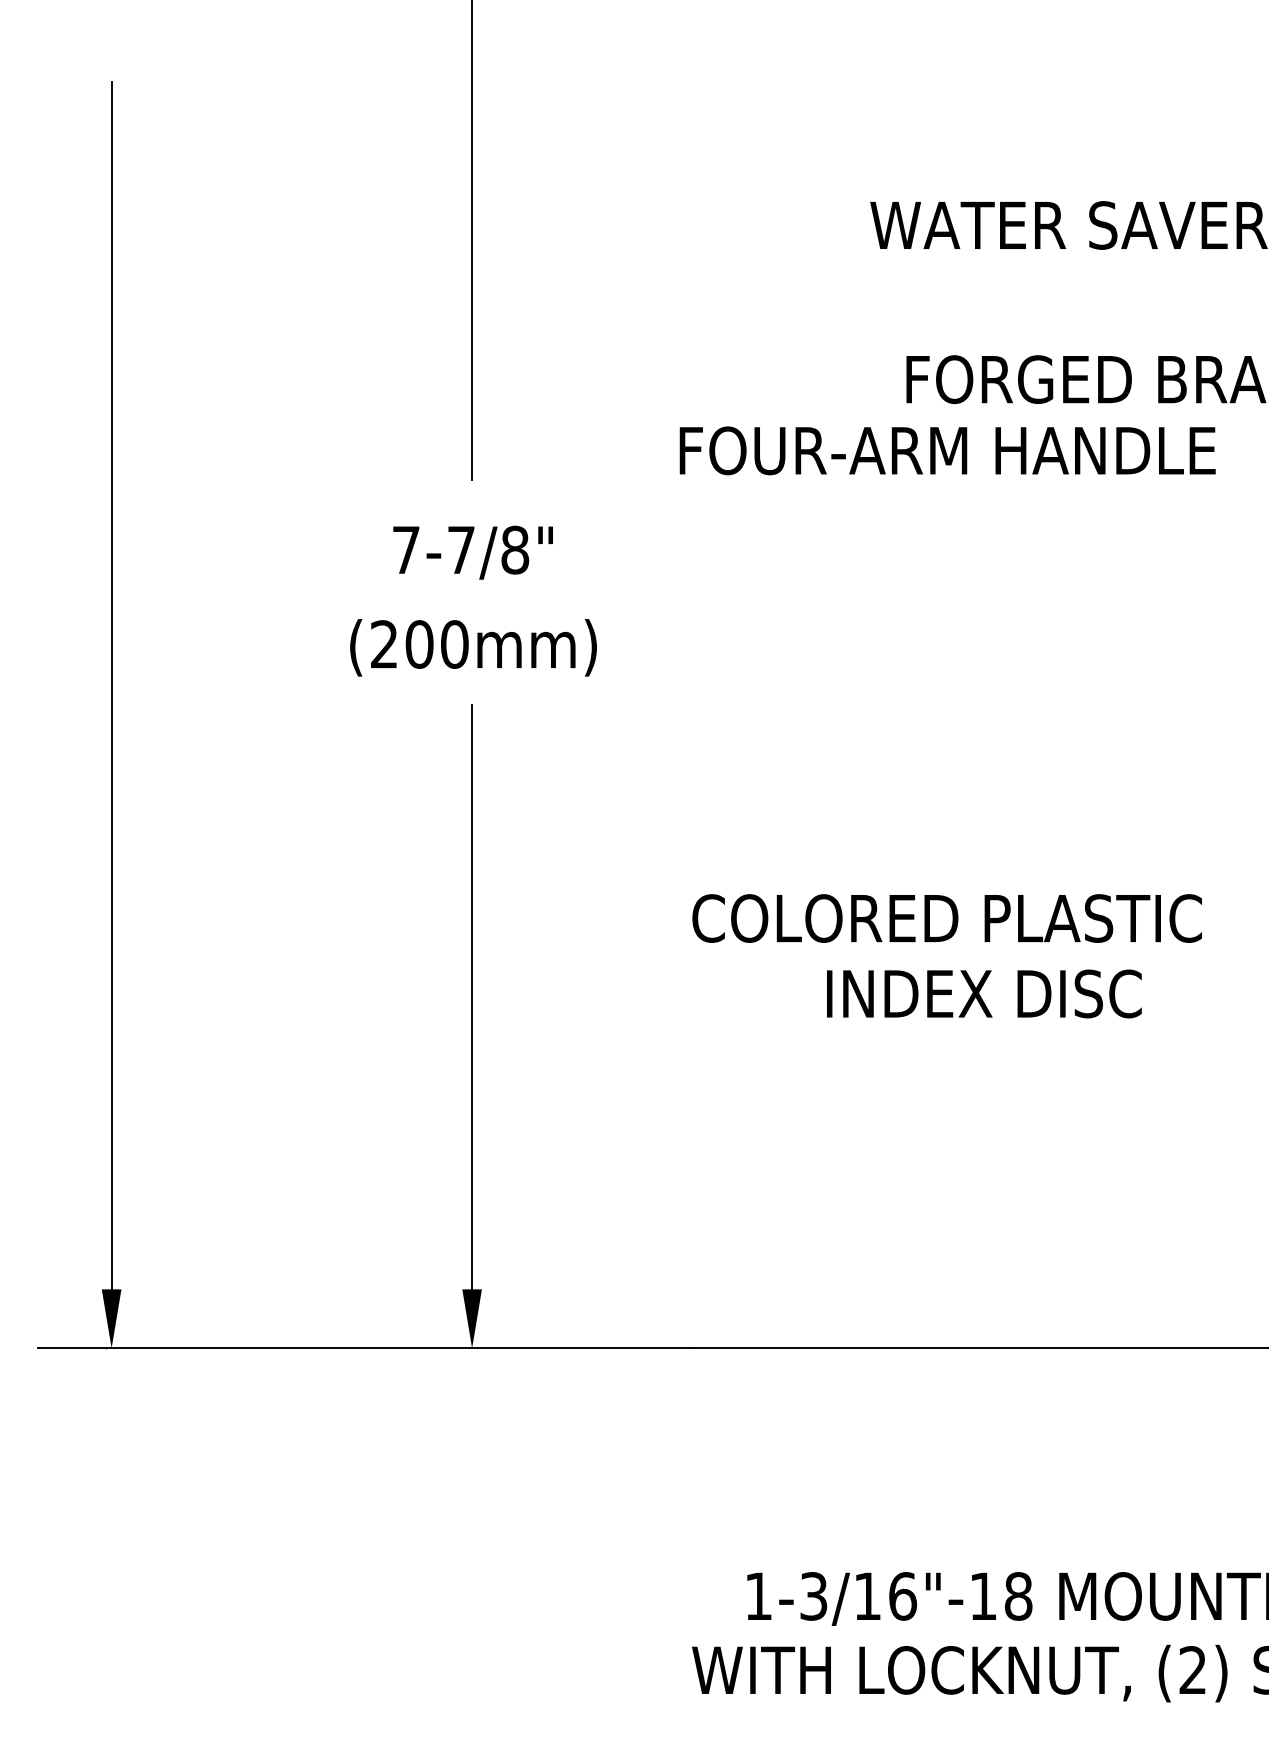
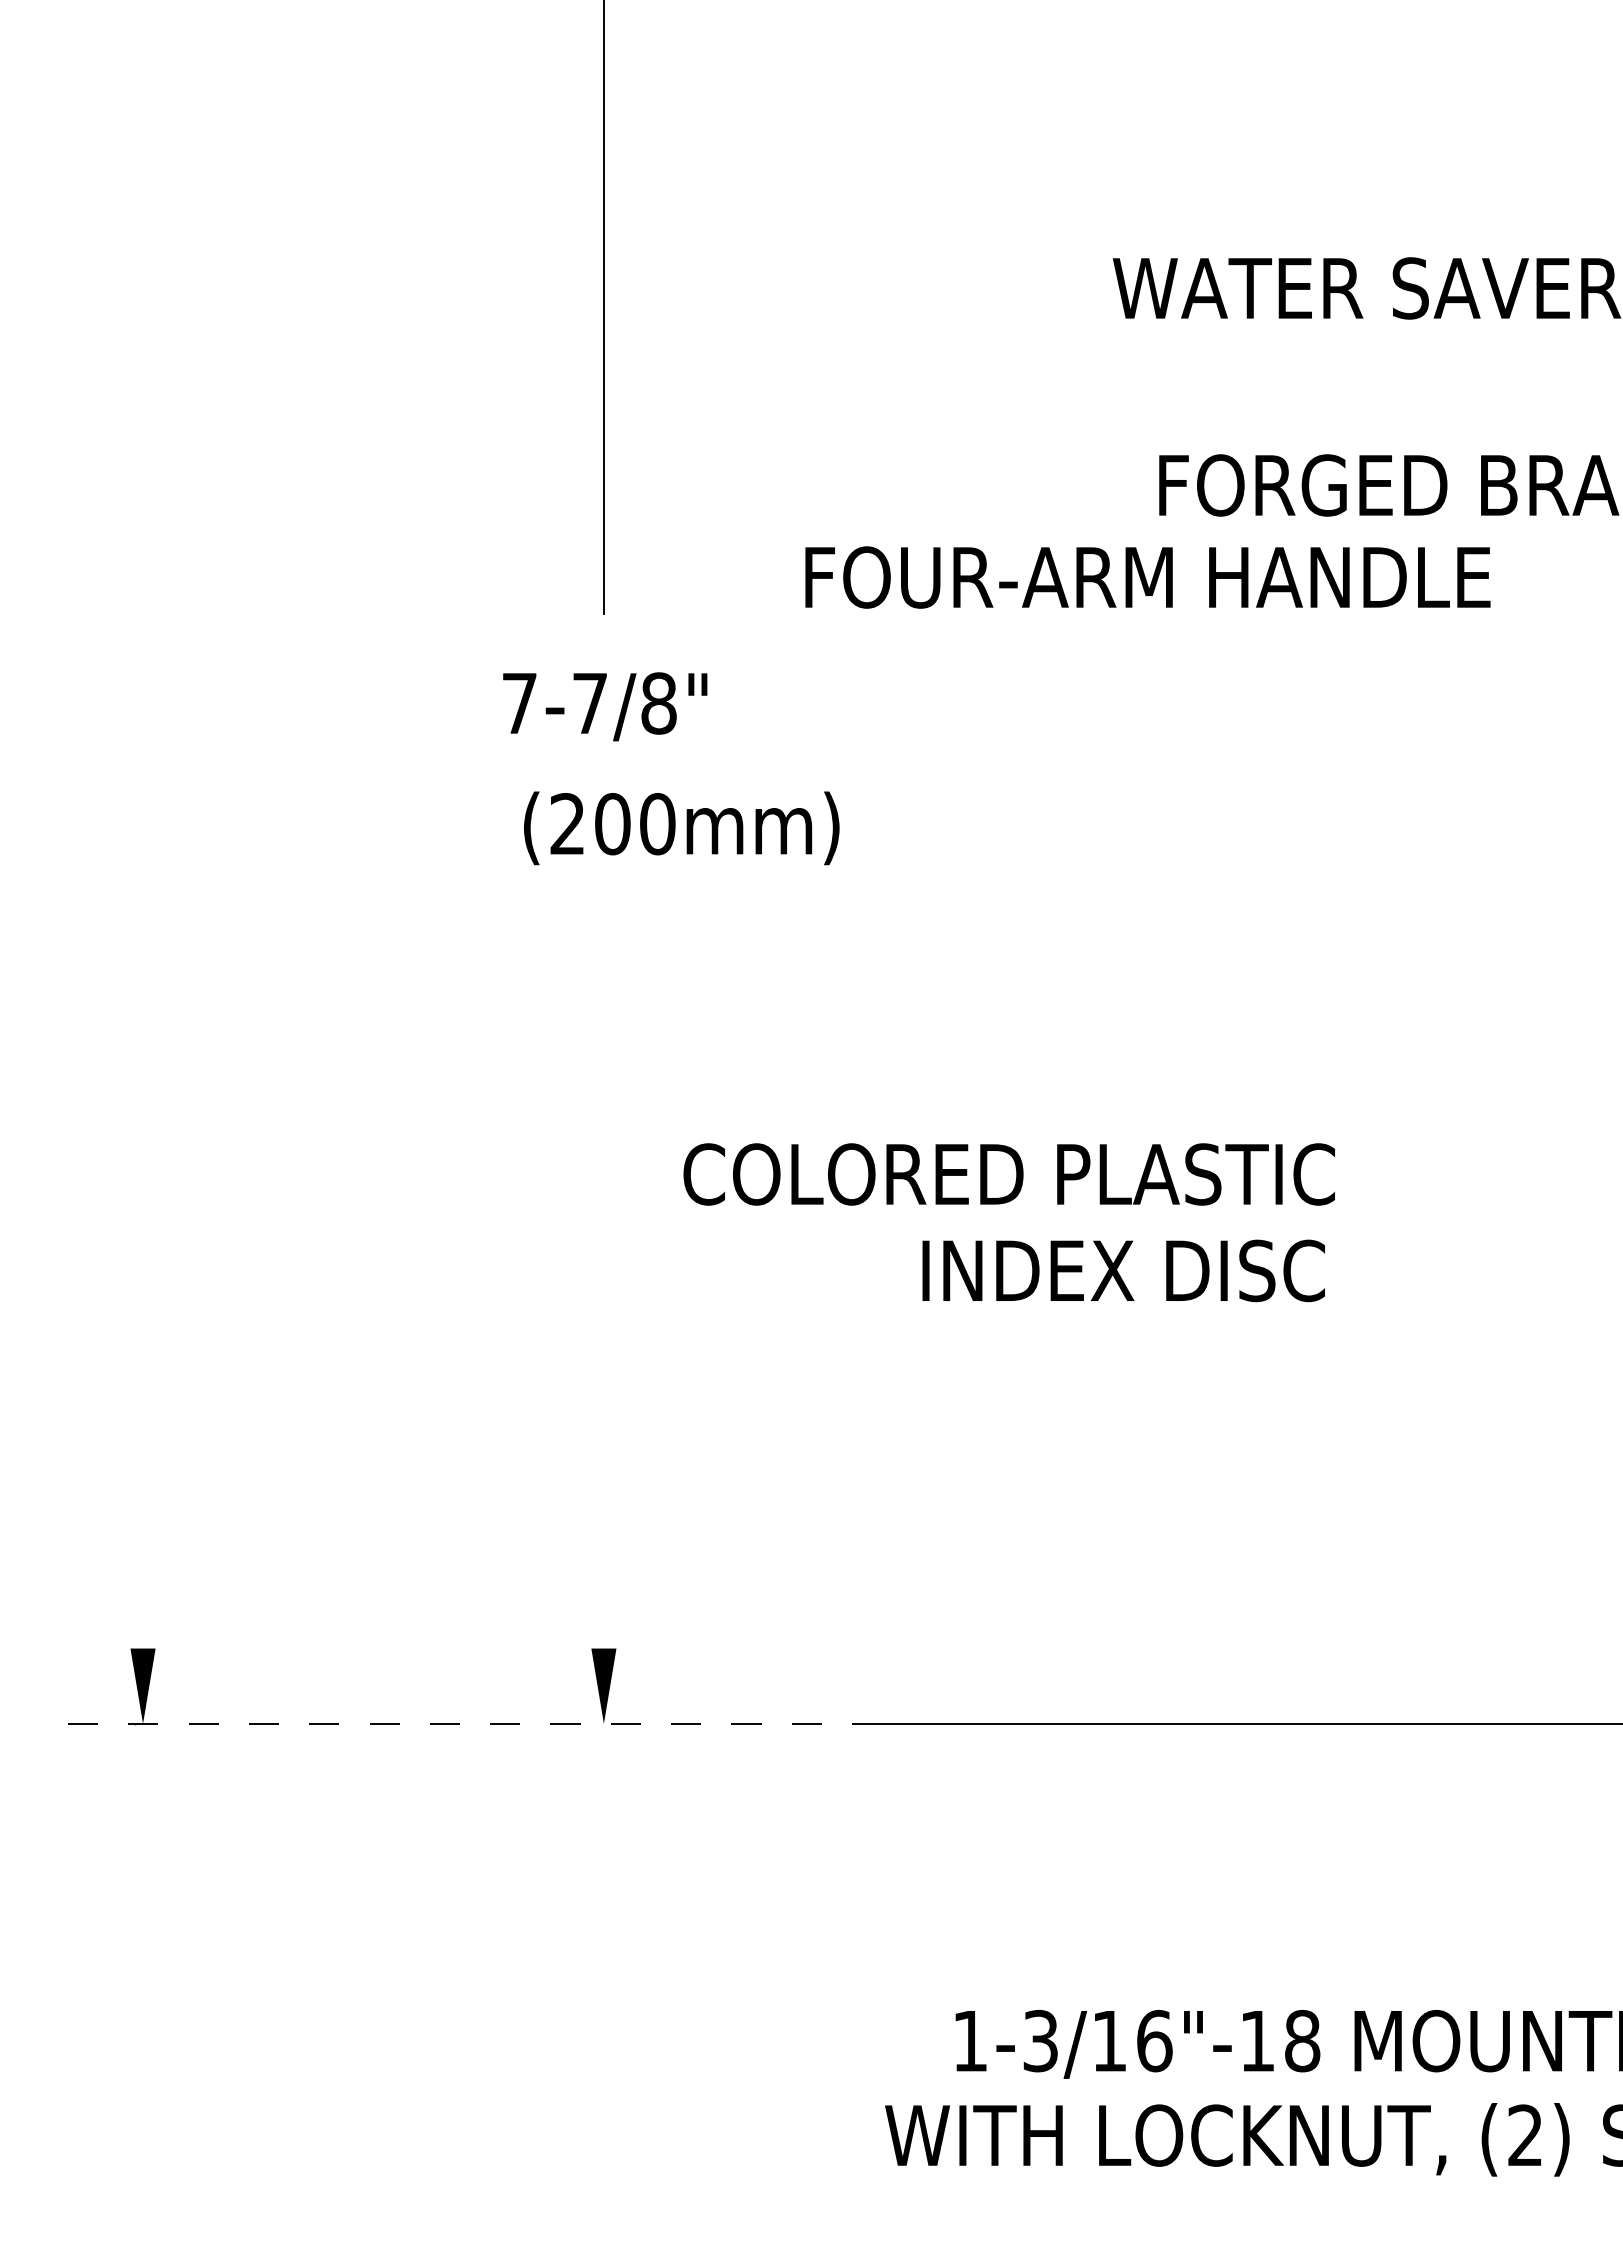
text: (947, 450) -> (1147, 577), moved
text: (473, 647) -> (681, 828), moved
line: (111, 685) -> (143, 876), removed
text: (946, 918) -> (1008, 1174), moved
text: (984, 993) -> (1123, 1270), moved
line: (471, 996) -> (603, 1274), removed
line: (363, 1347) -> (465, 1723), solid -> dashed

